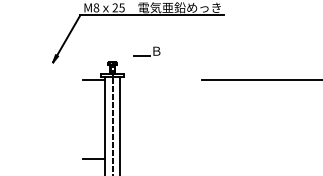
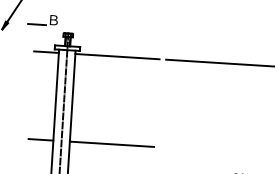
part: (146, 51) -> (42, 19), moved
line: (157, 80) -> (117, 56), added
line: (157, 159) -> (111, 144), added

